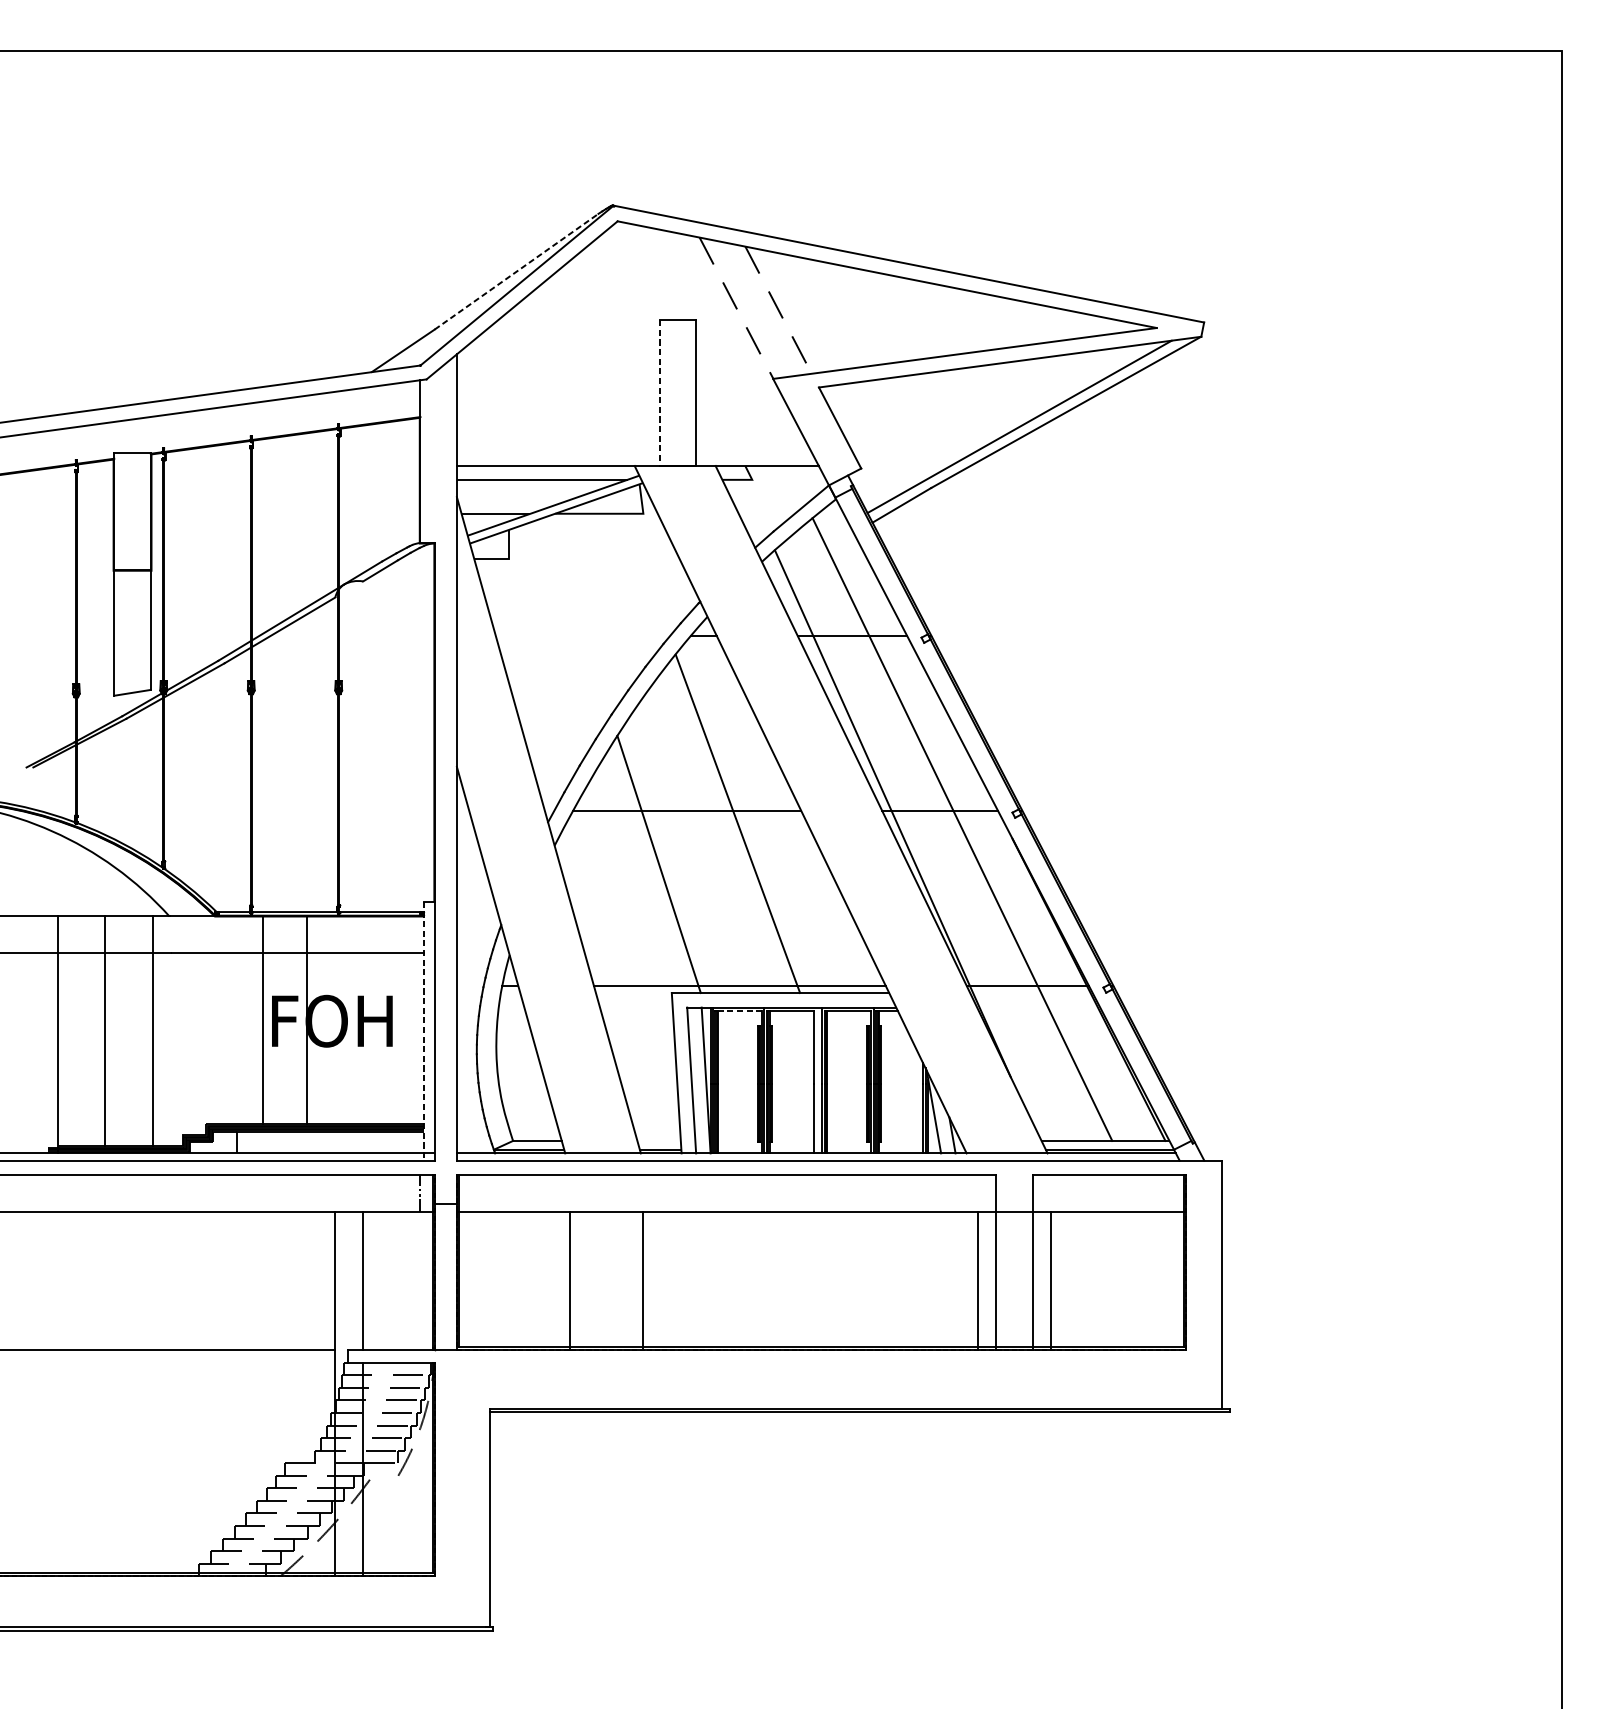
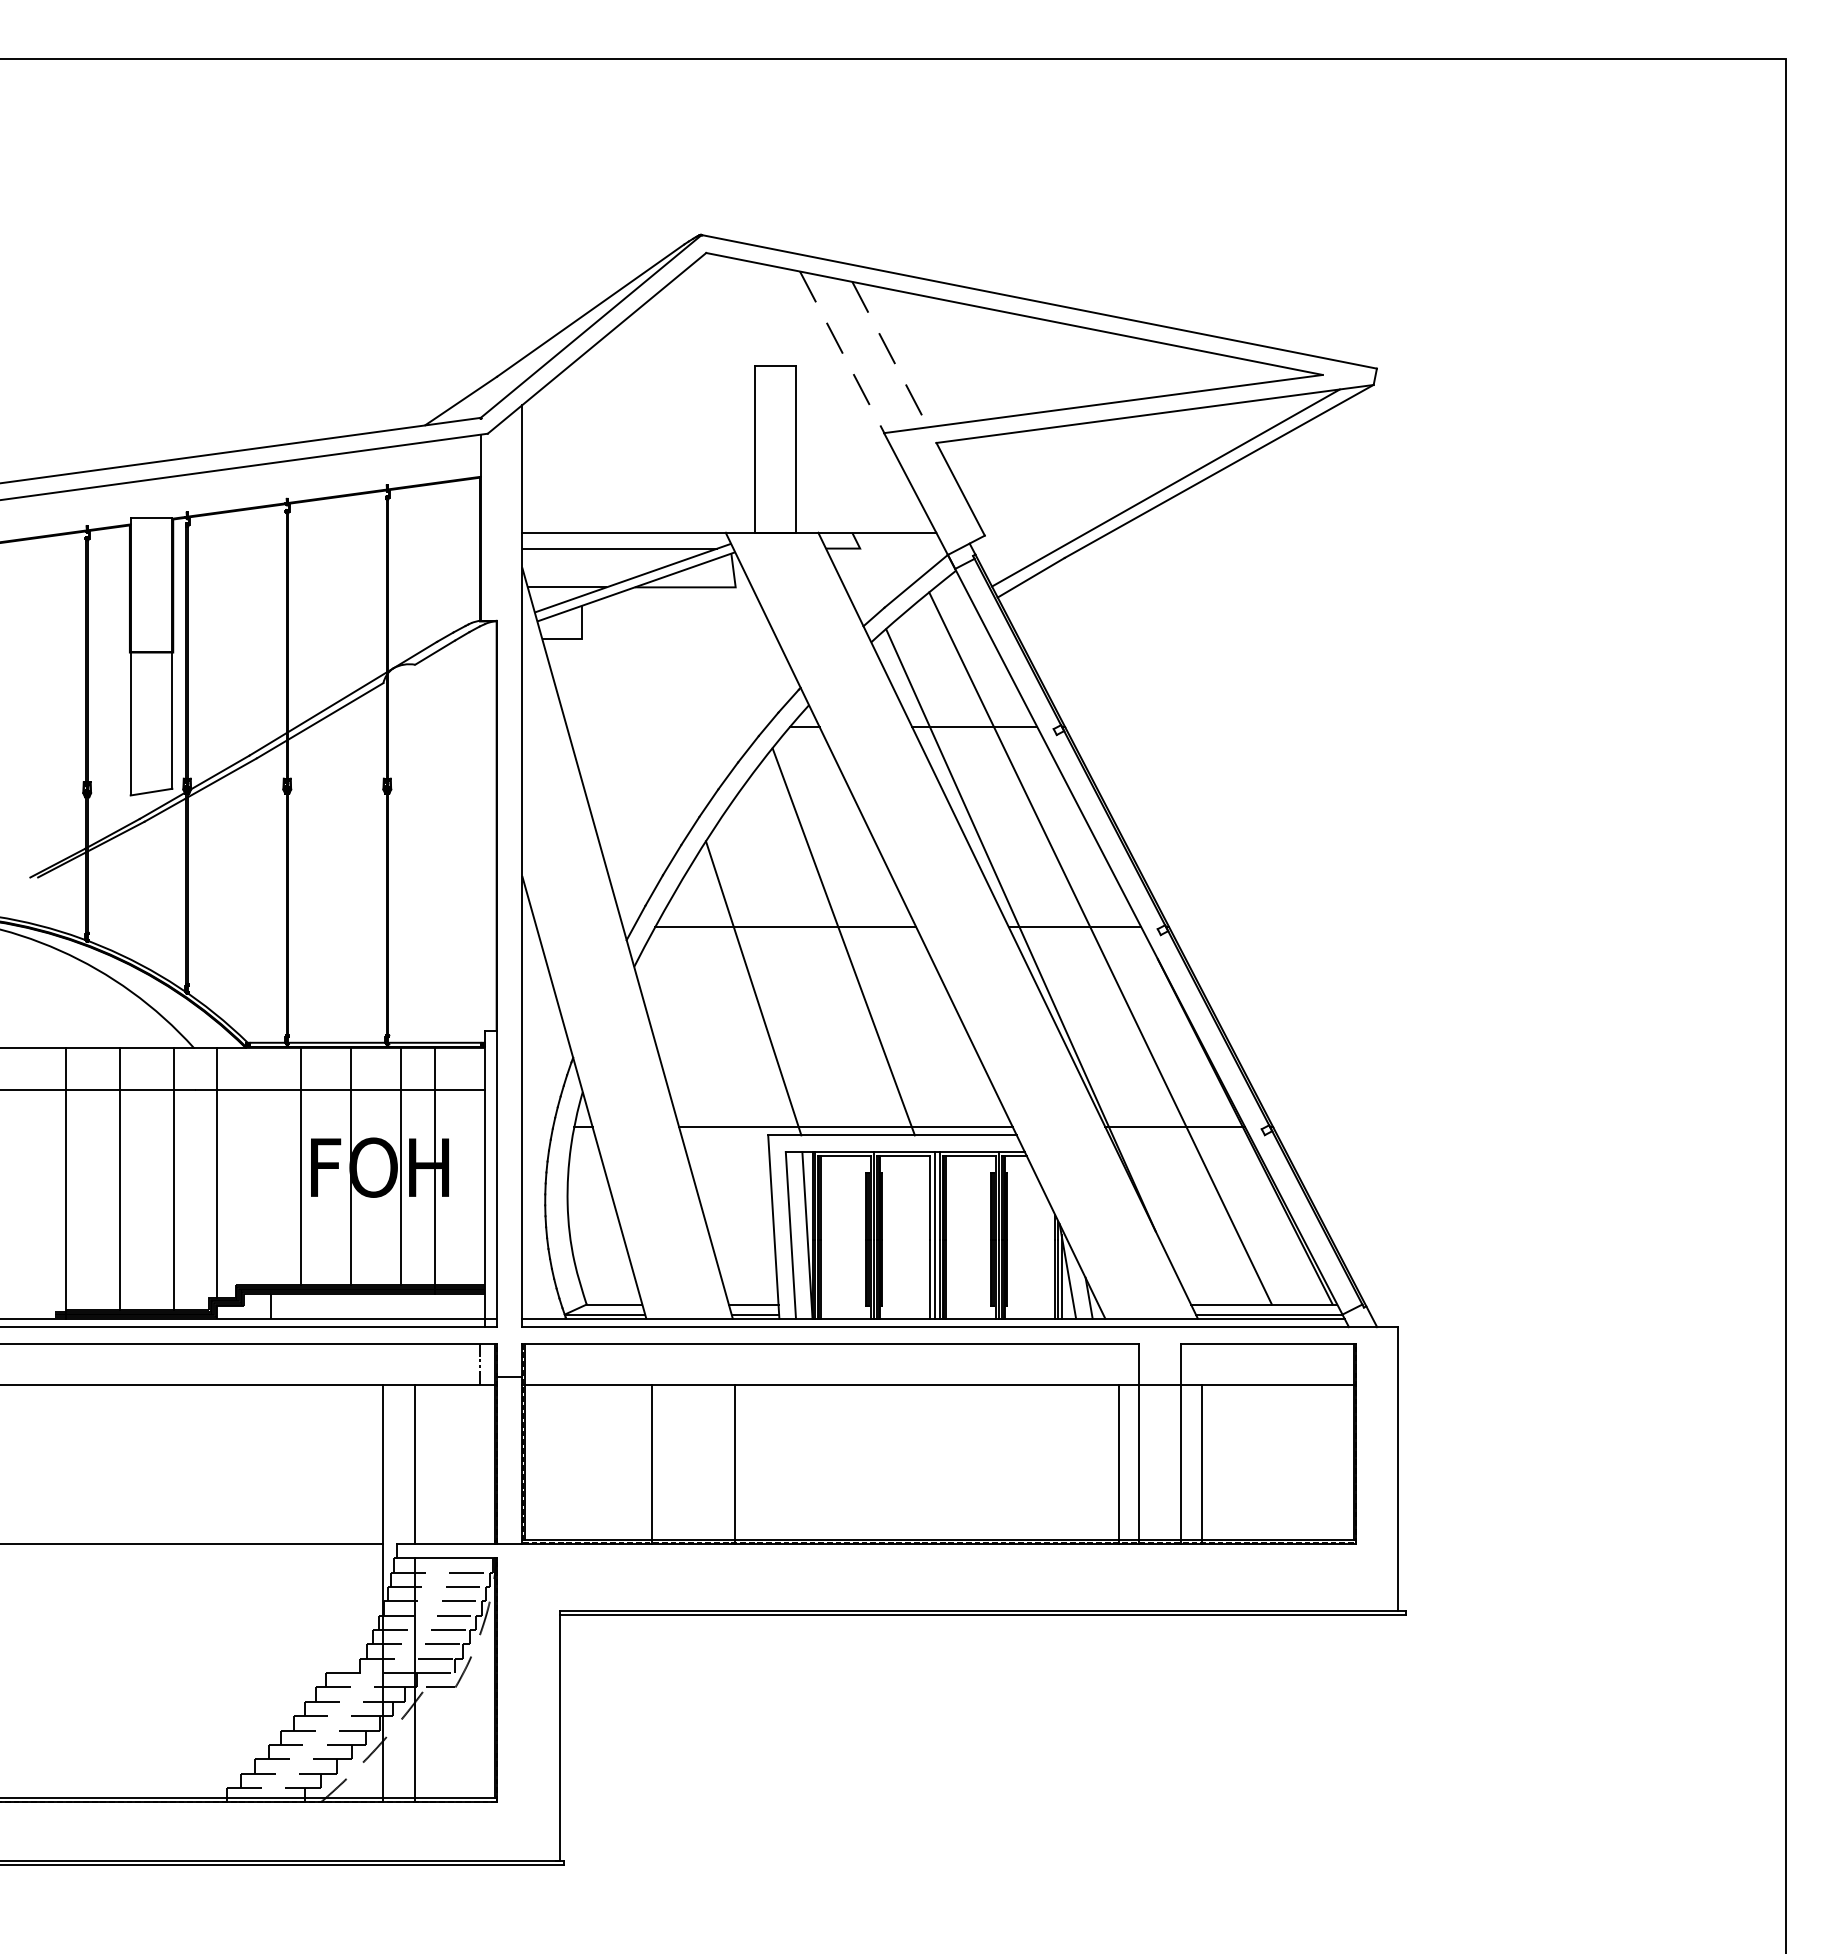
line: (516, 271) -> (590, 310), dashed -> solid
line: (659, 393) -> (754, 449), dashed -> solid
line: (740, 1011) -> (846, 1156), dashed -> solid
line: (350, 1020) -> (400, 1166), added
line: (379, 1023) -> (434, 1170), added
line: (190, 1025) -> (217, 1172), added
line: (423, 1031) -> (484, 1179), dashed -> solid
line: (818, 1080) -> (935, 1235), added
line: (658, 1140) -> (753, 1304), added
line: (385, 1475) -> (440, 1687), added

